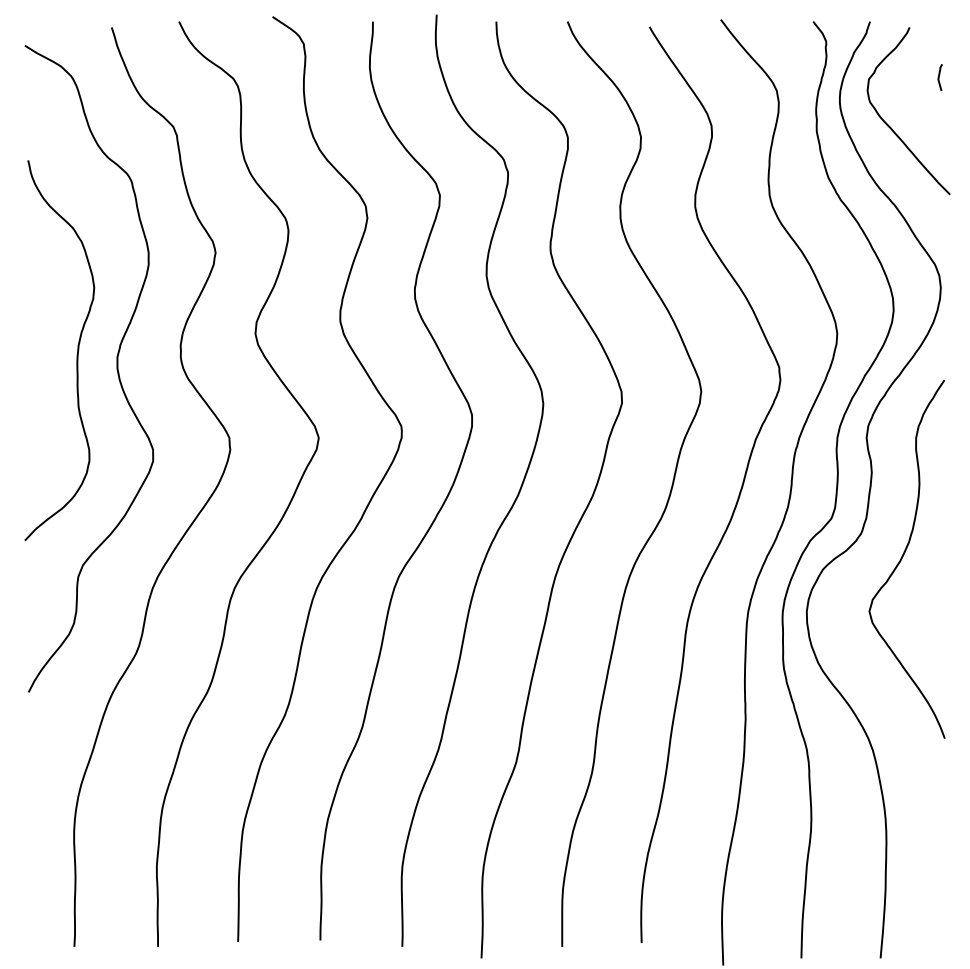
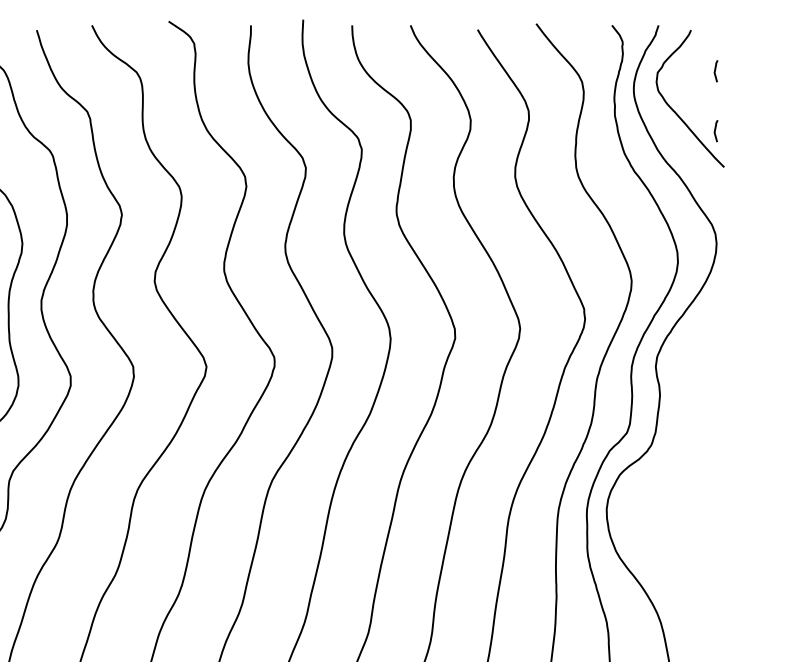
curve: (939, 150) -> (715, 131), added
curve: (903, 557) -> (686, 464), removed

